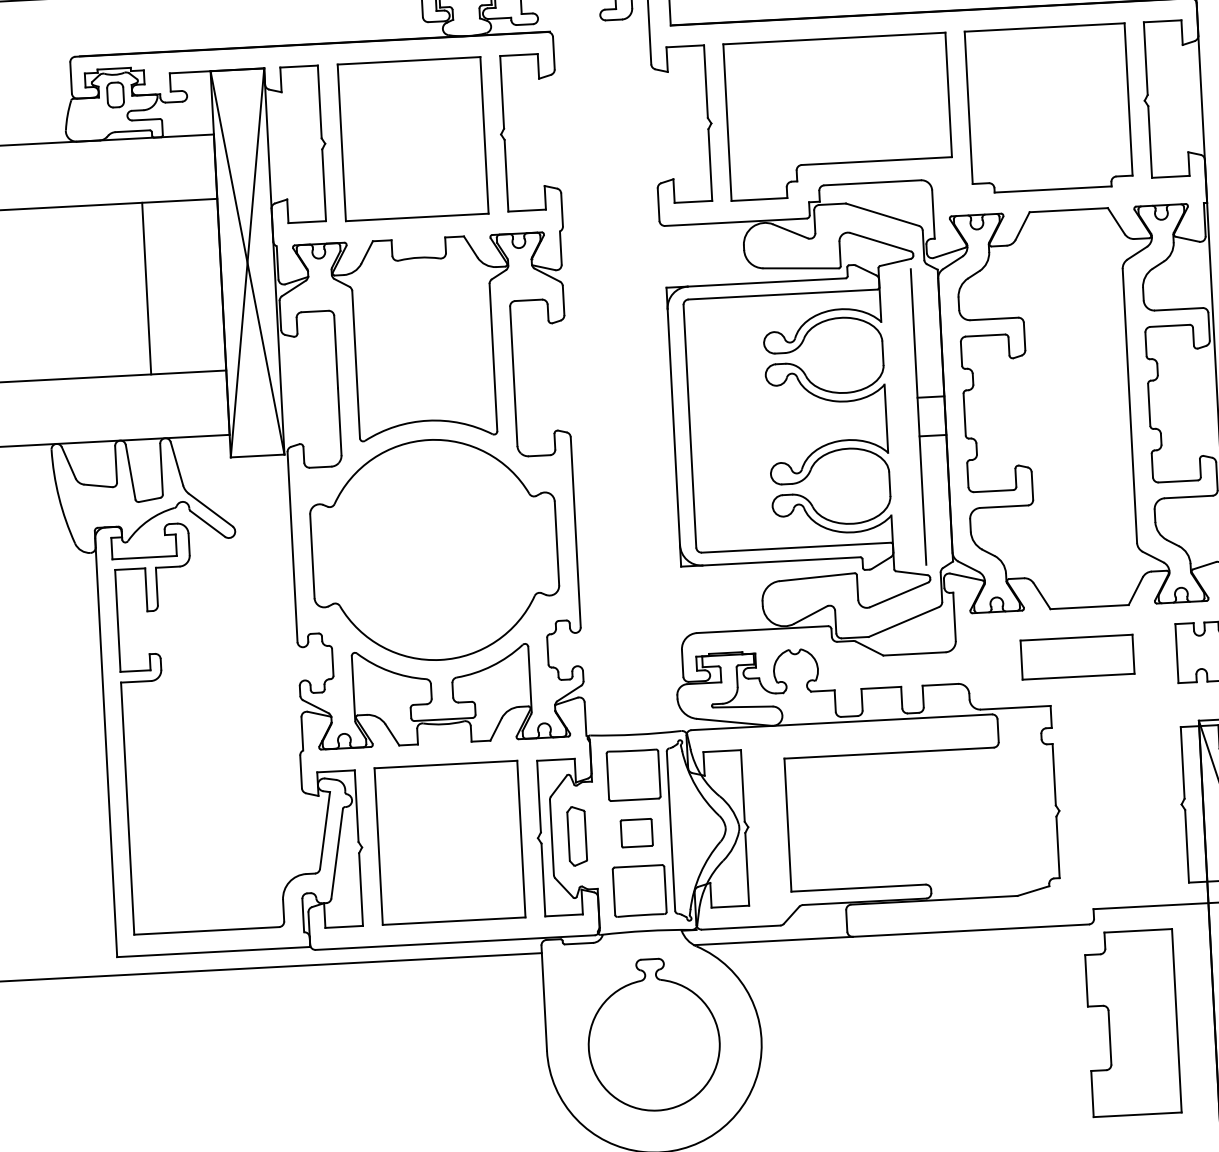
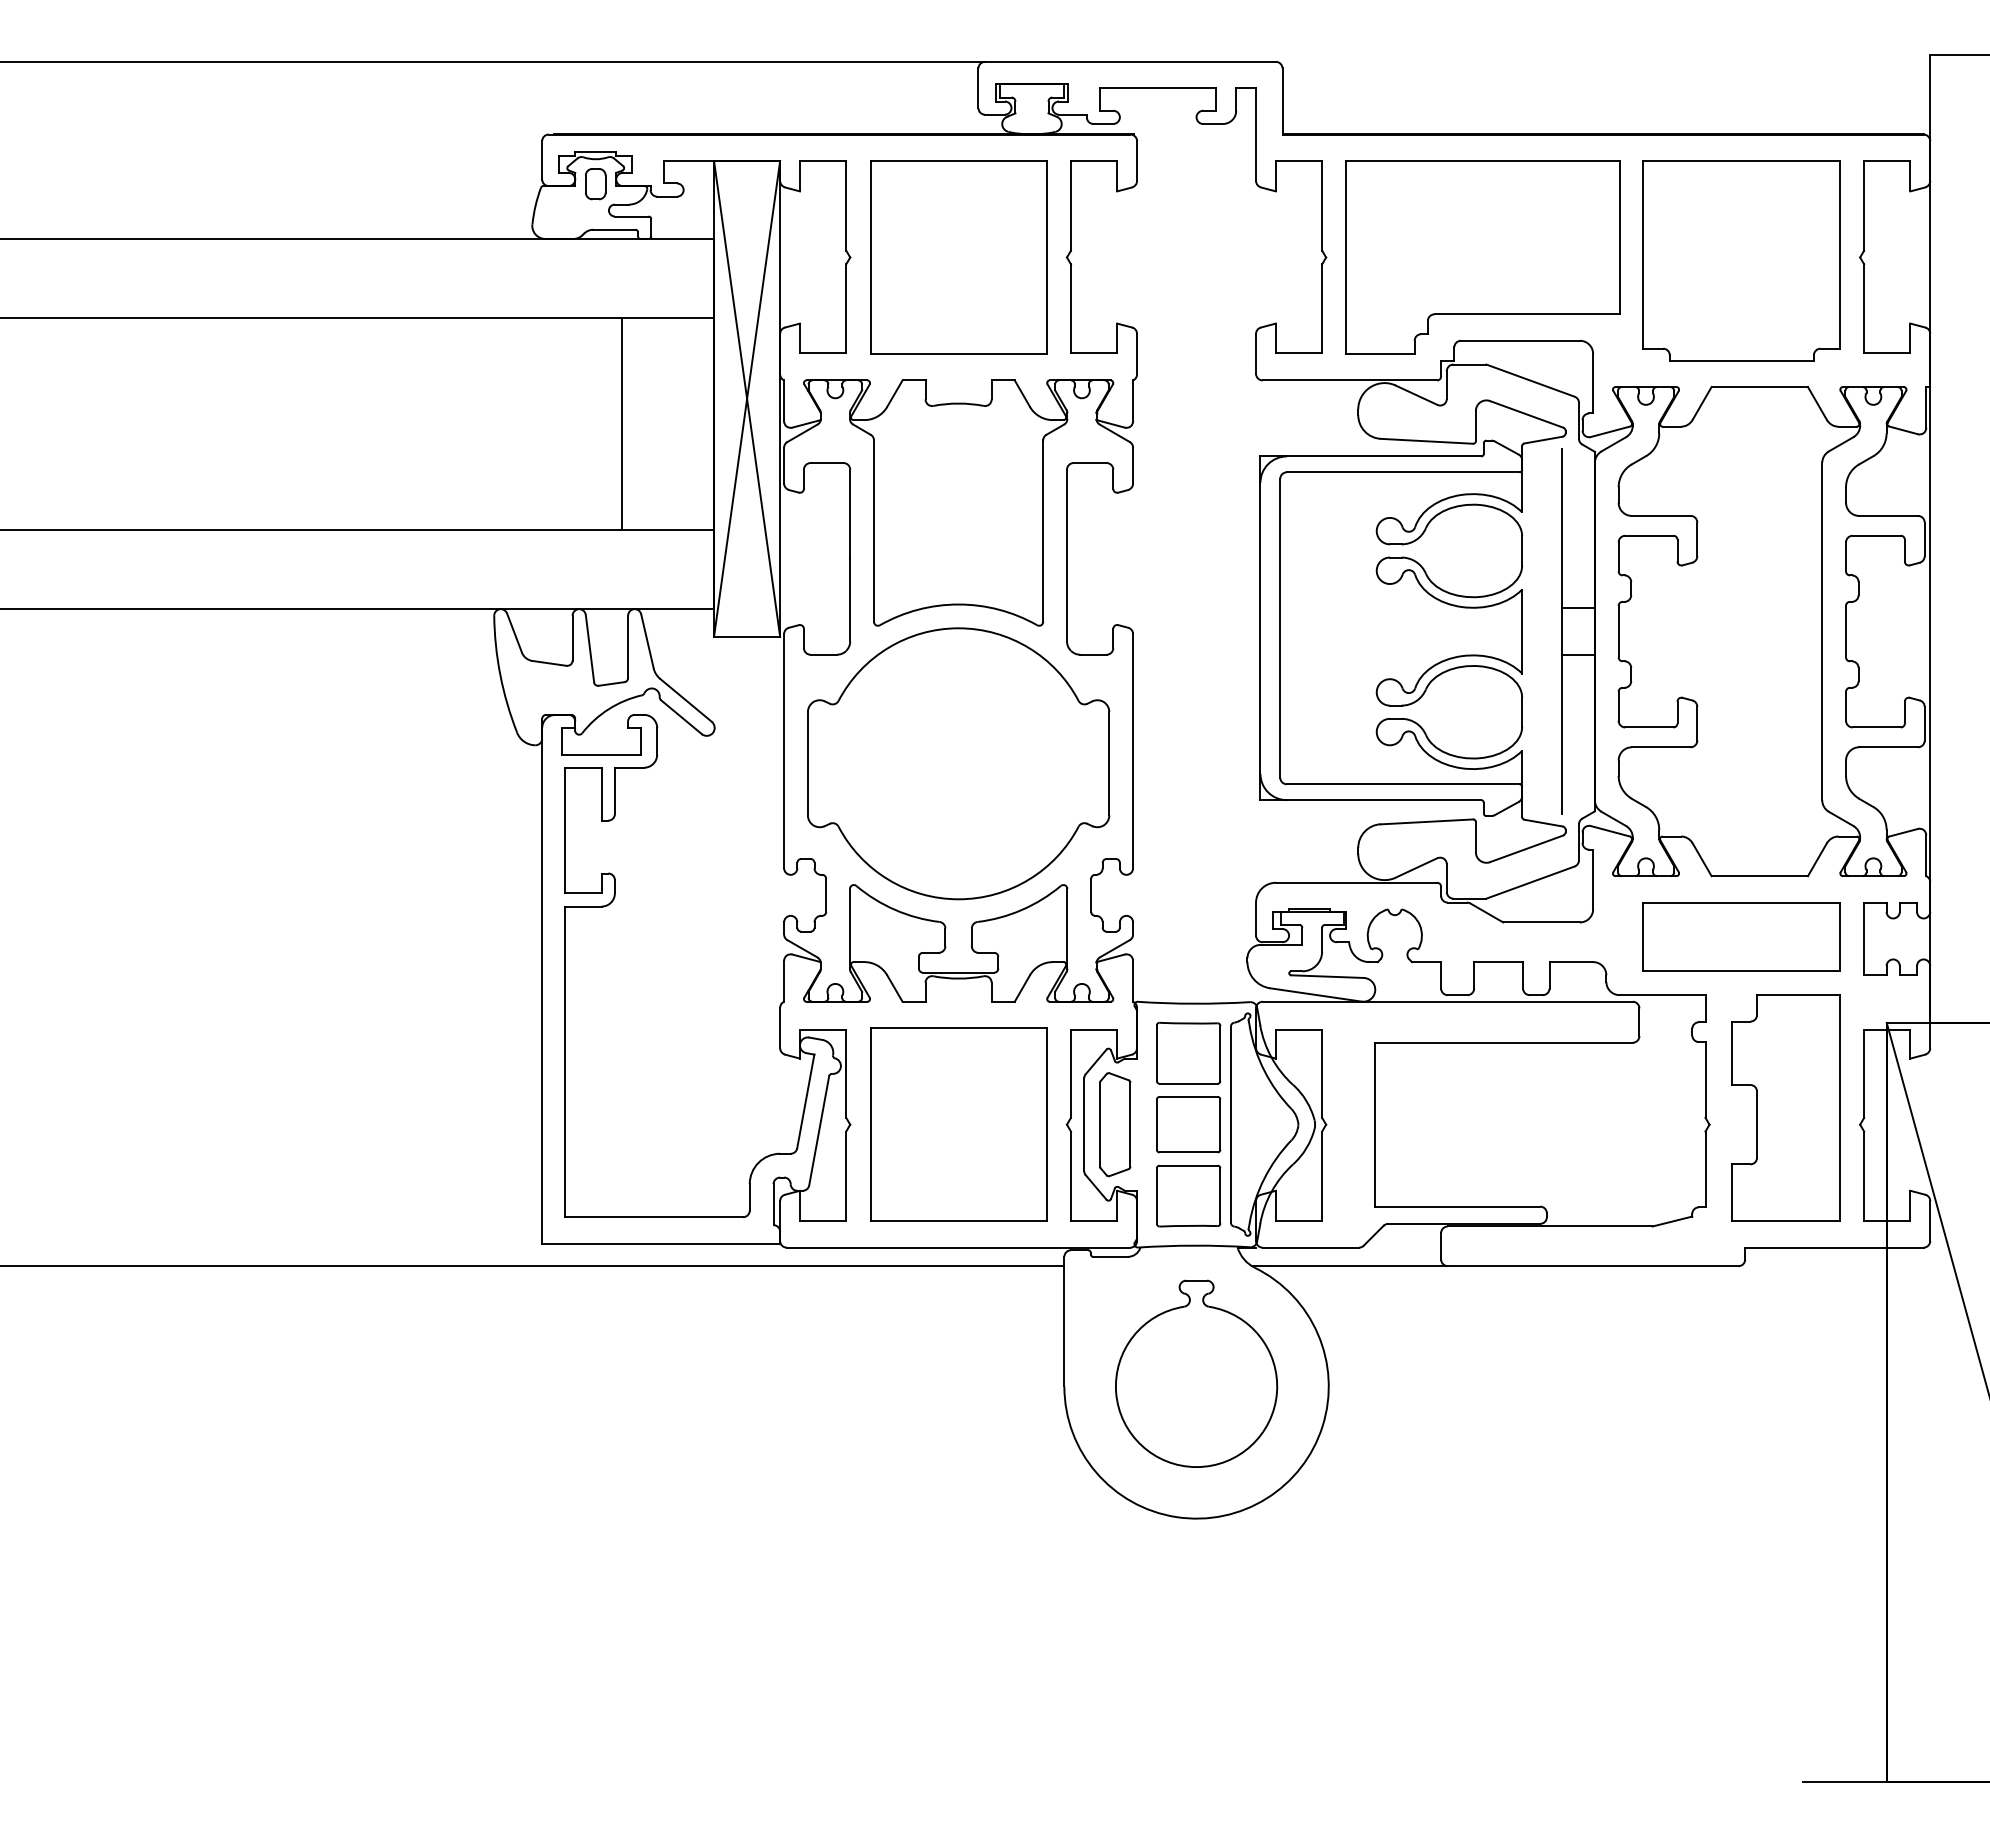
part: (1077, 656) -> (1741, 936), size x1.43
part: (636, 832) -> (1188, 1124), size x1.67
part: (577, 836) -> (1115, 1124), size x1.43
part: (1132, 1022) -> (1785, 1107), moved

